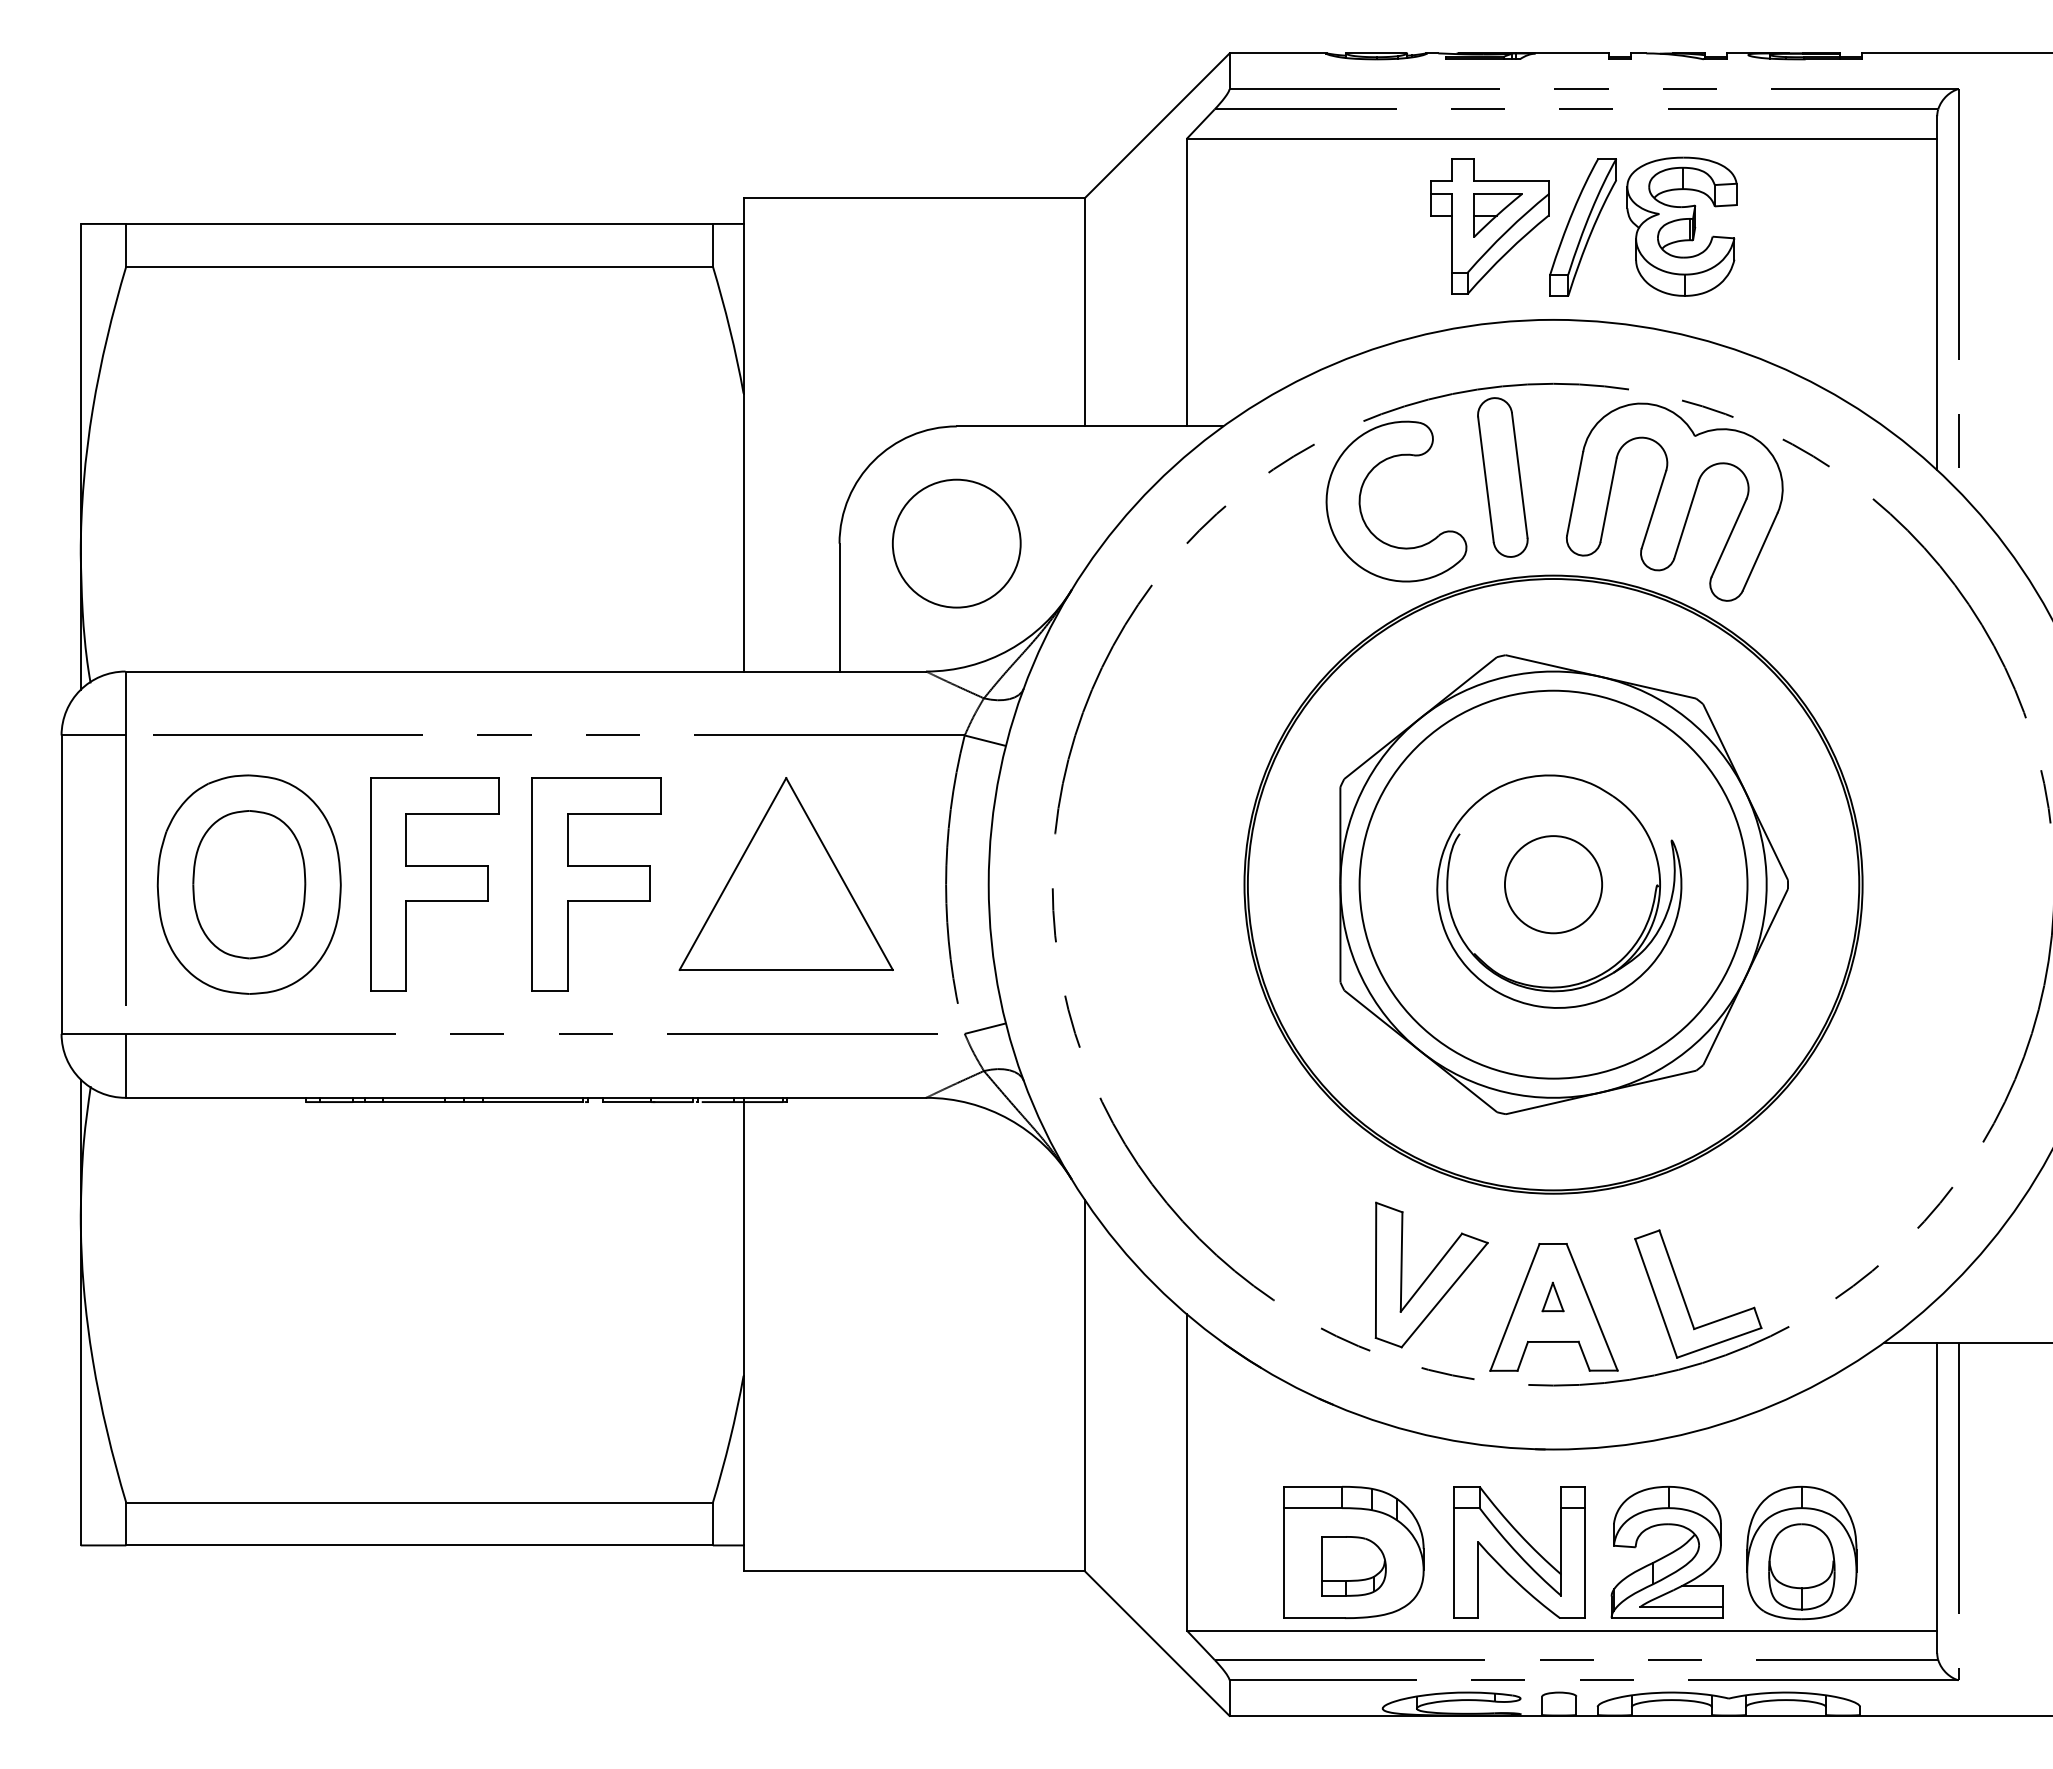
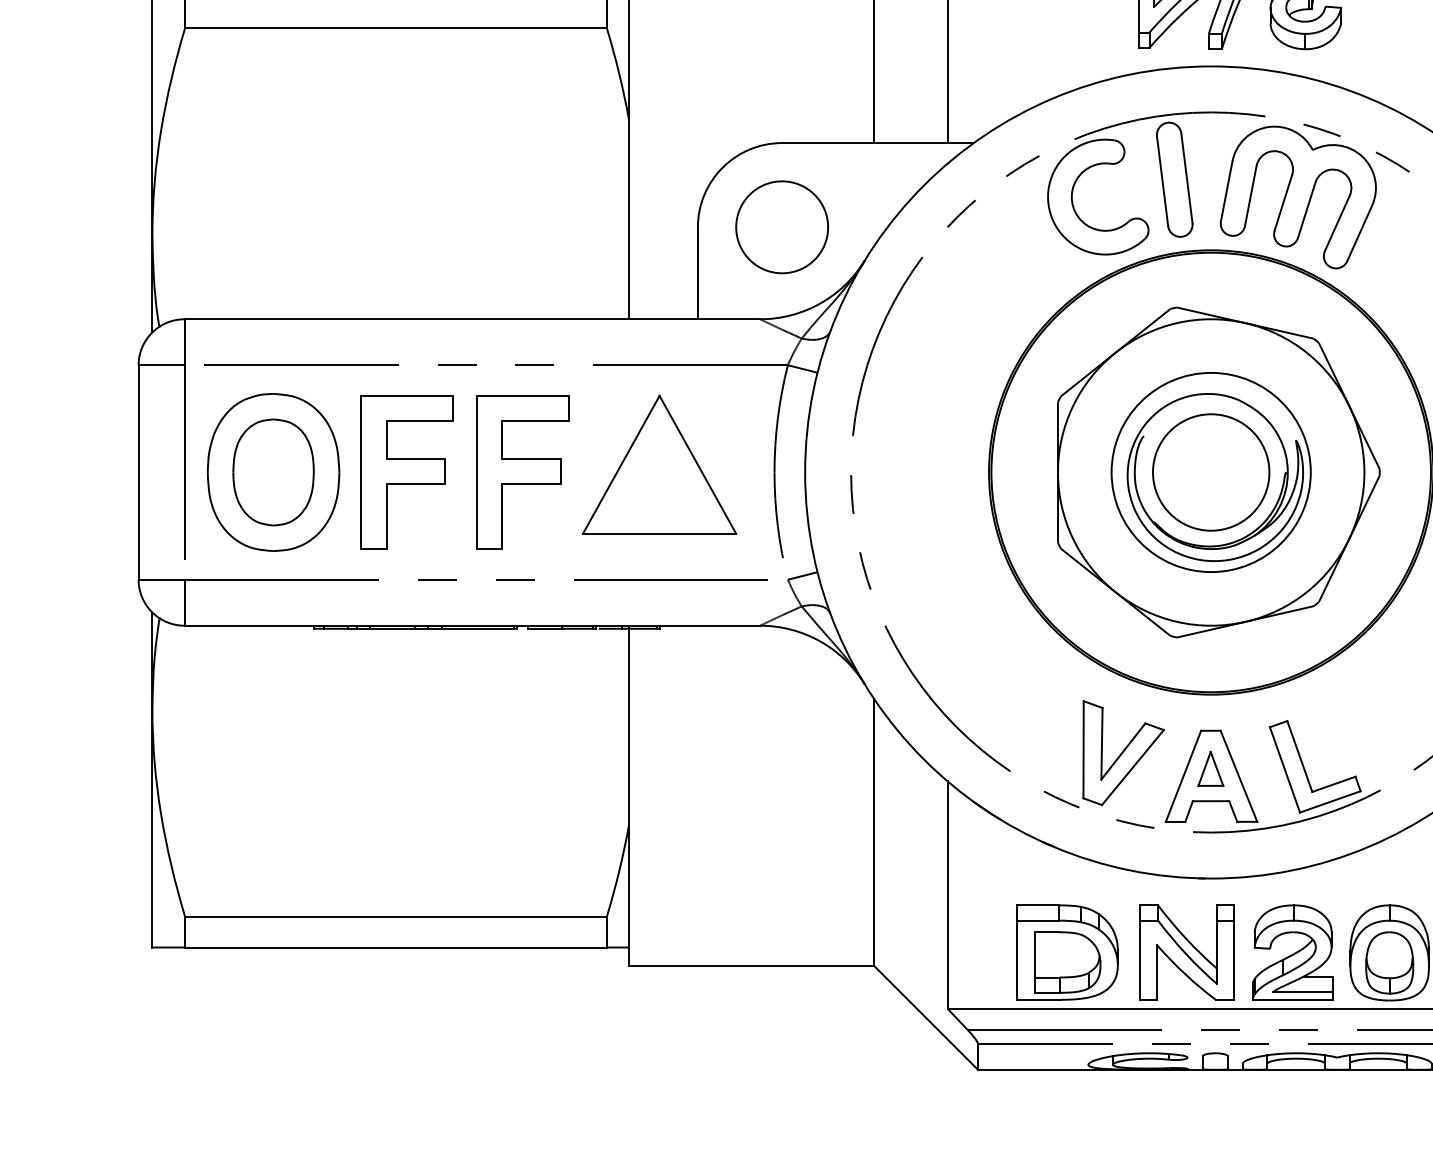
circle: (1553, 884) -> (1211, 472), size x0.71
circle: (1553, 884) -> (1211, 472), size x1.67
part: (1552, 1296) -> (1210, 768), size x1.67
part: (1353, 1566) -> (1067, 962), size x1.43

